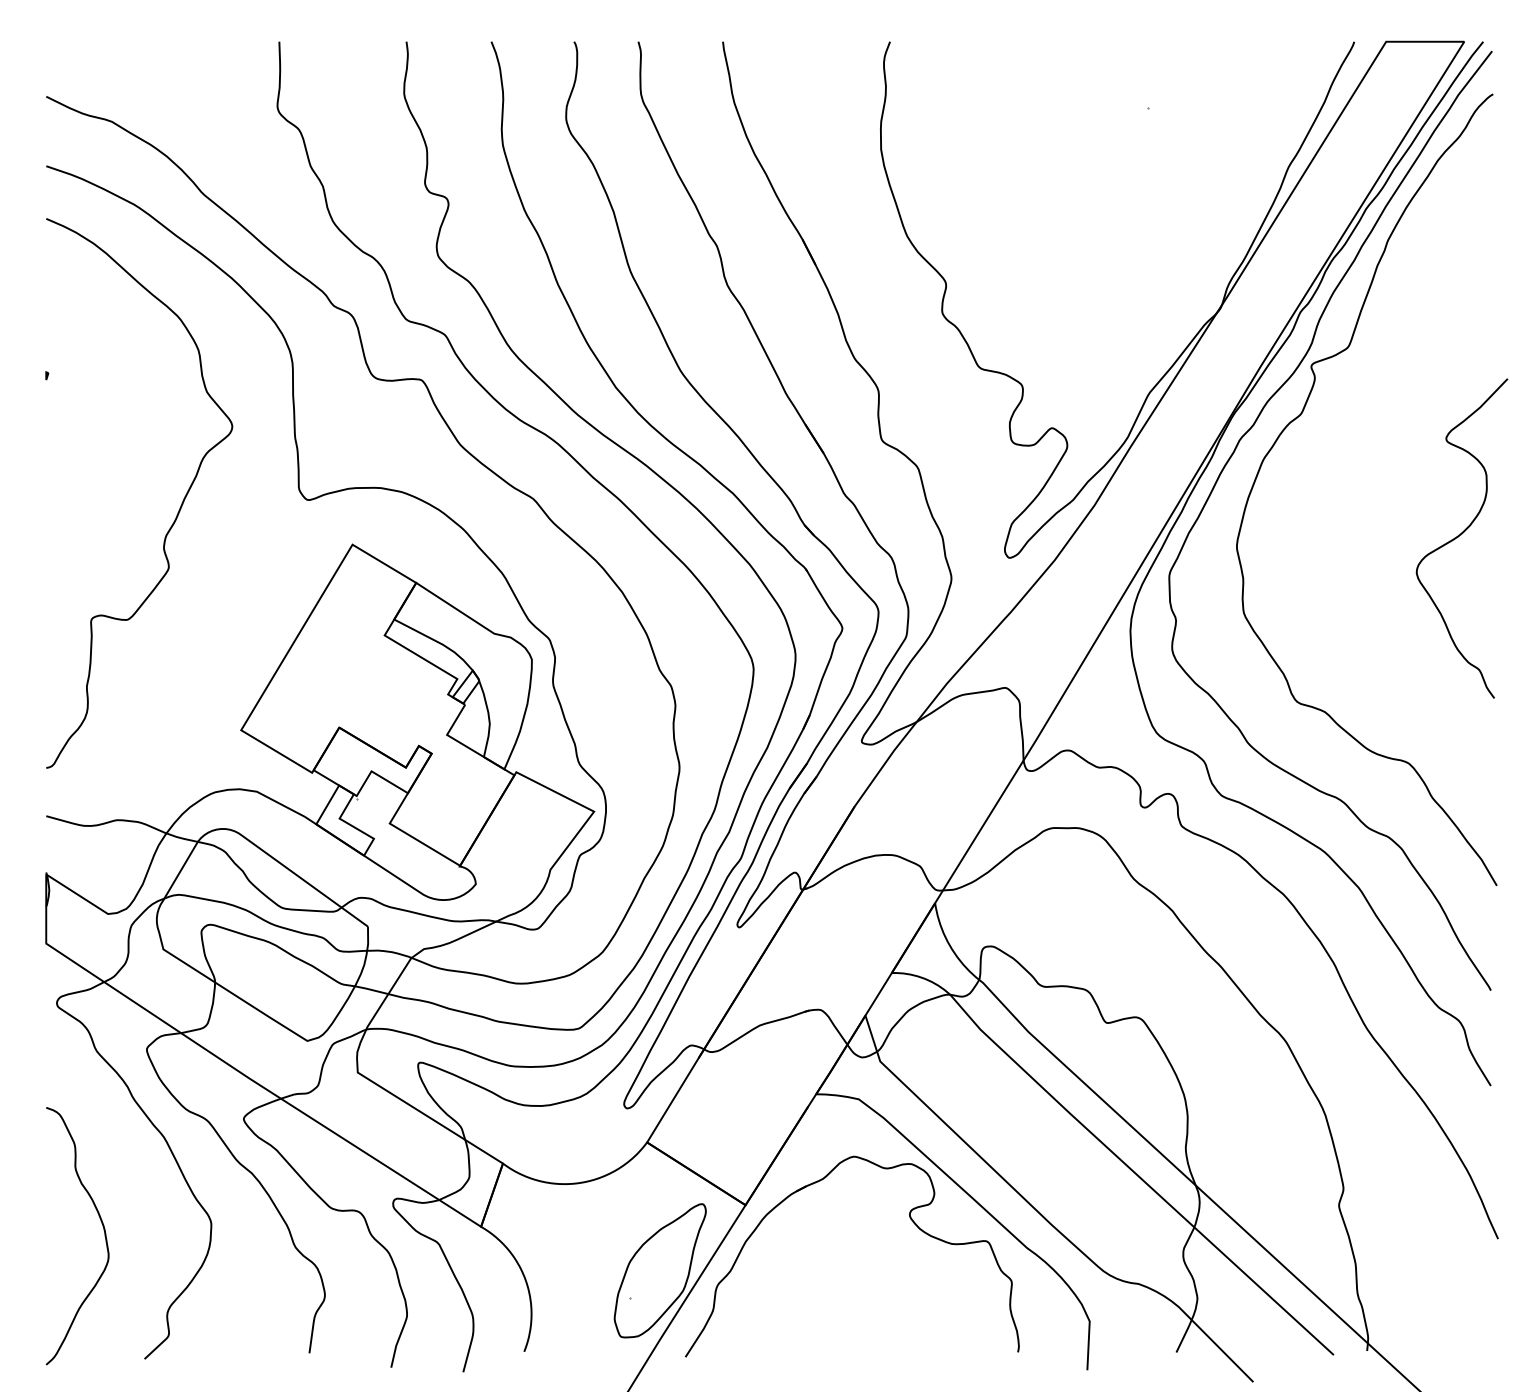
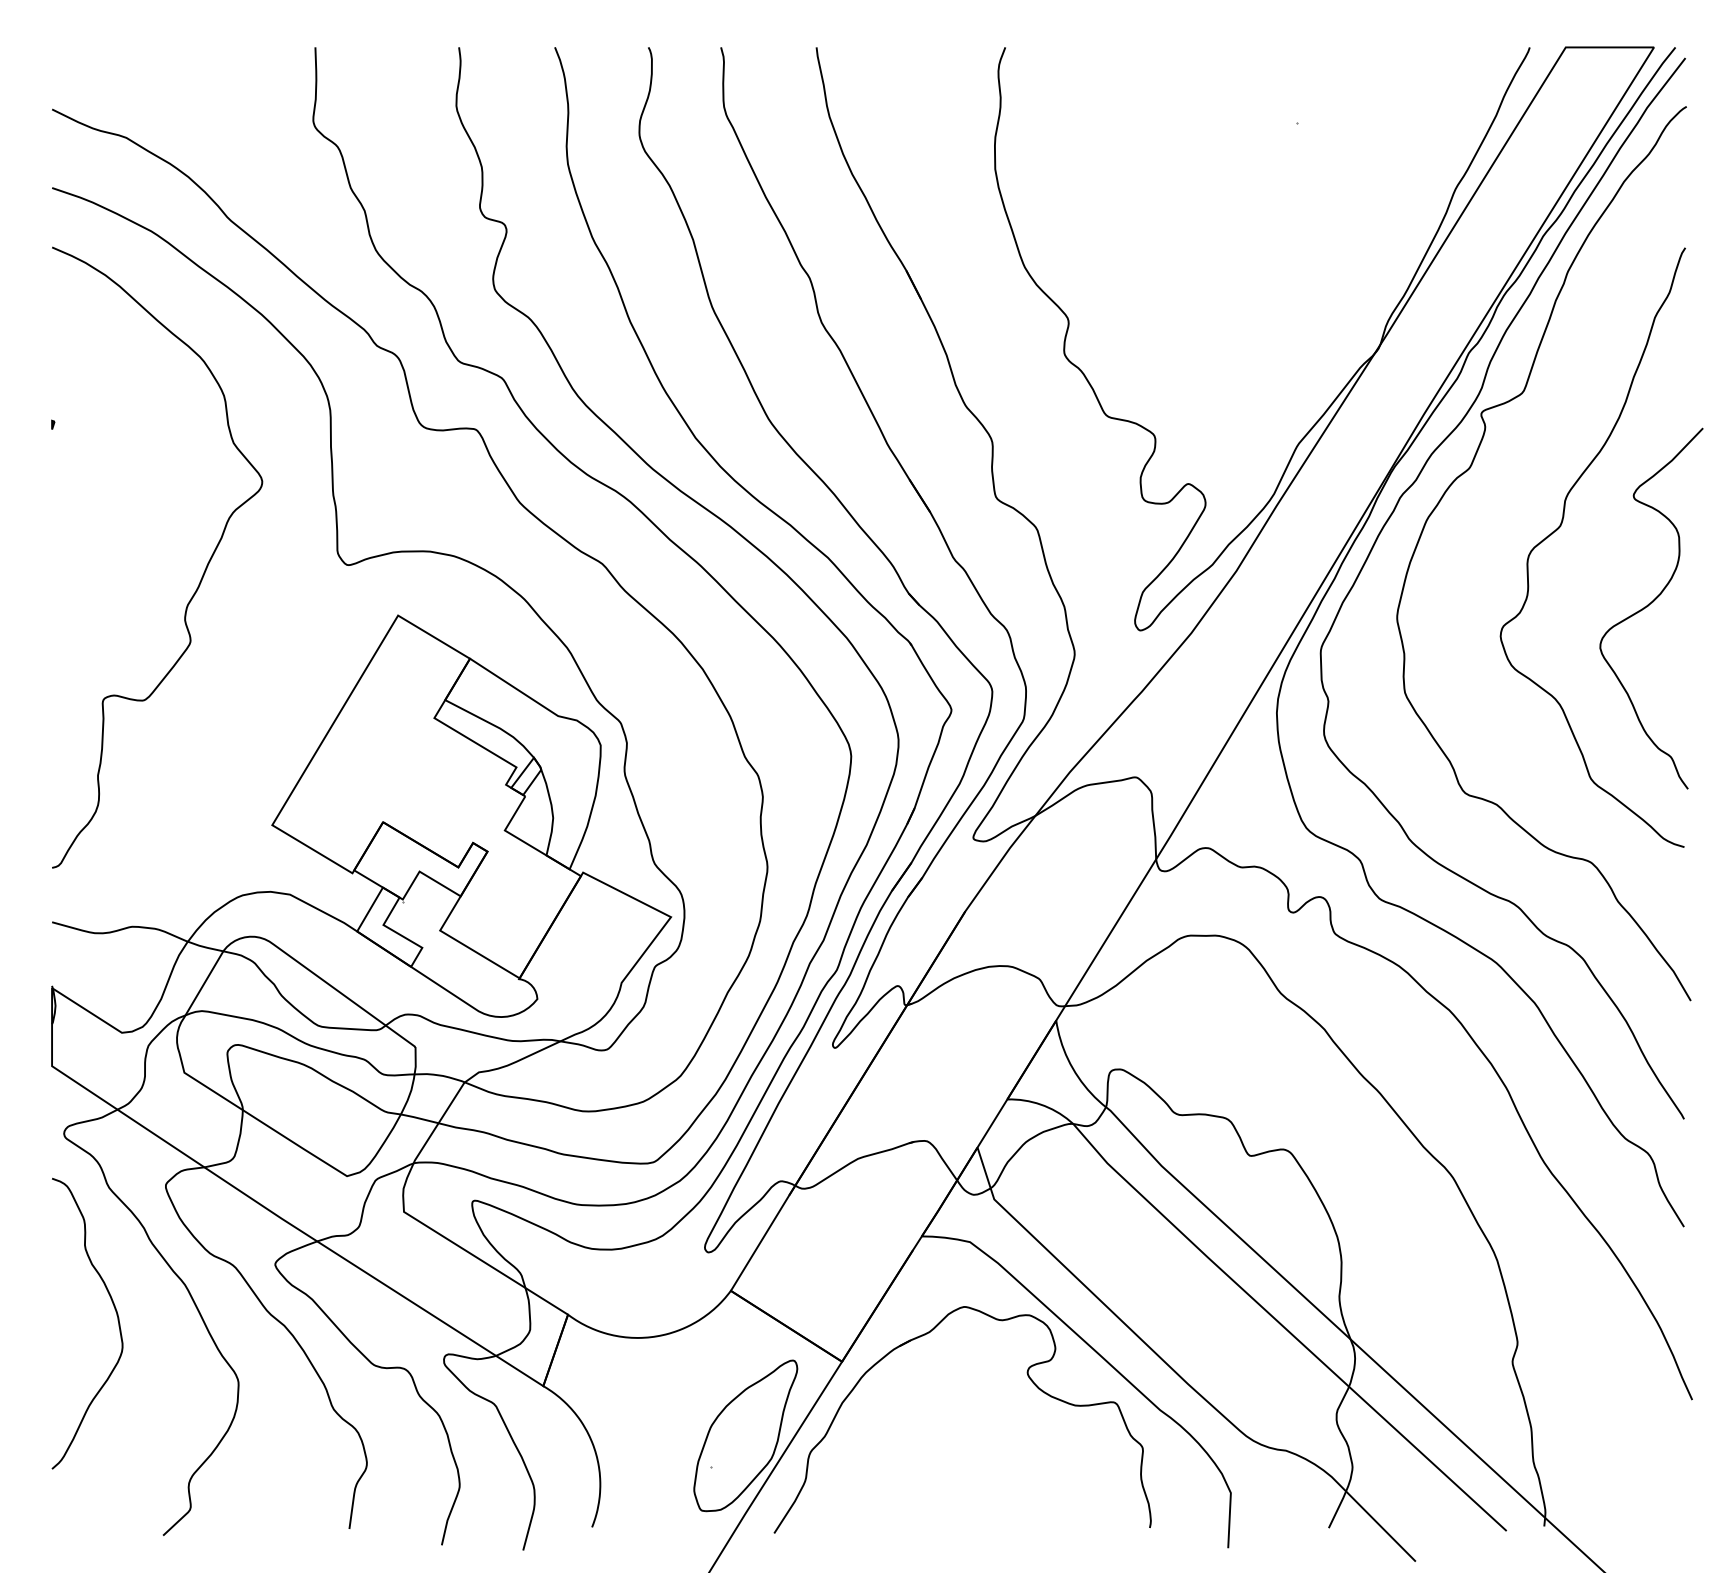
curve: (1382, 465) -> (1561, 526), added
curve: (103, 1228) -> (116, 1315), moved

